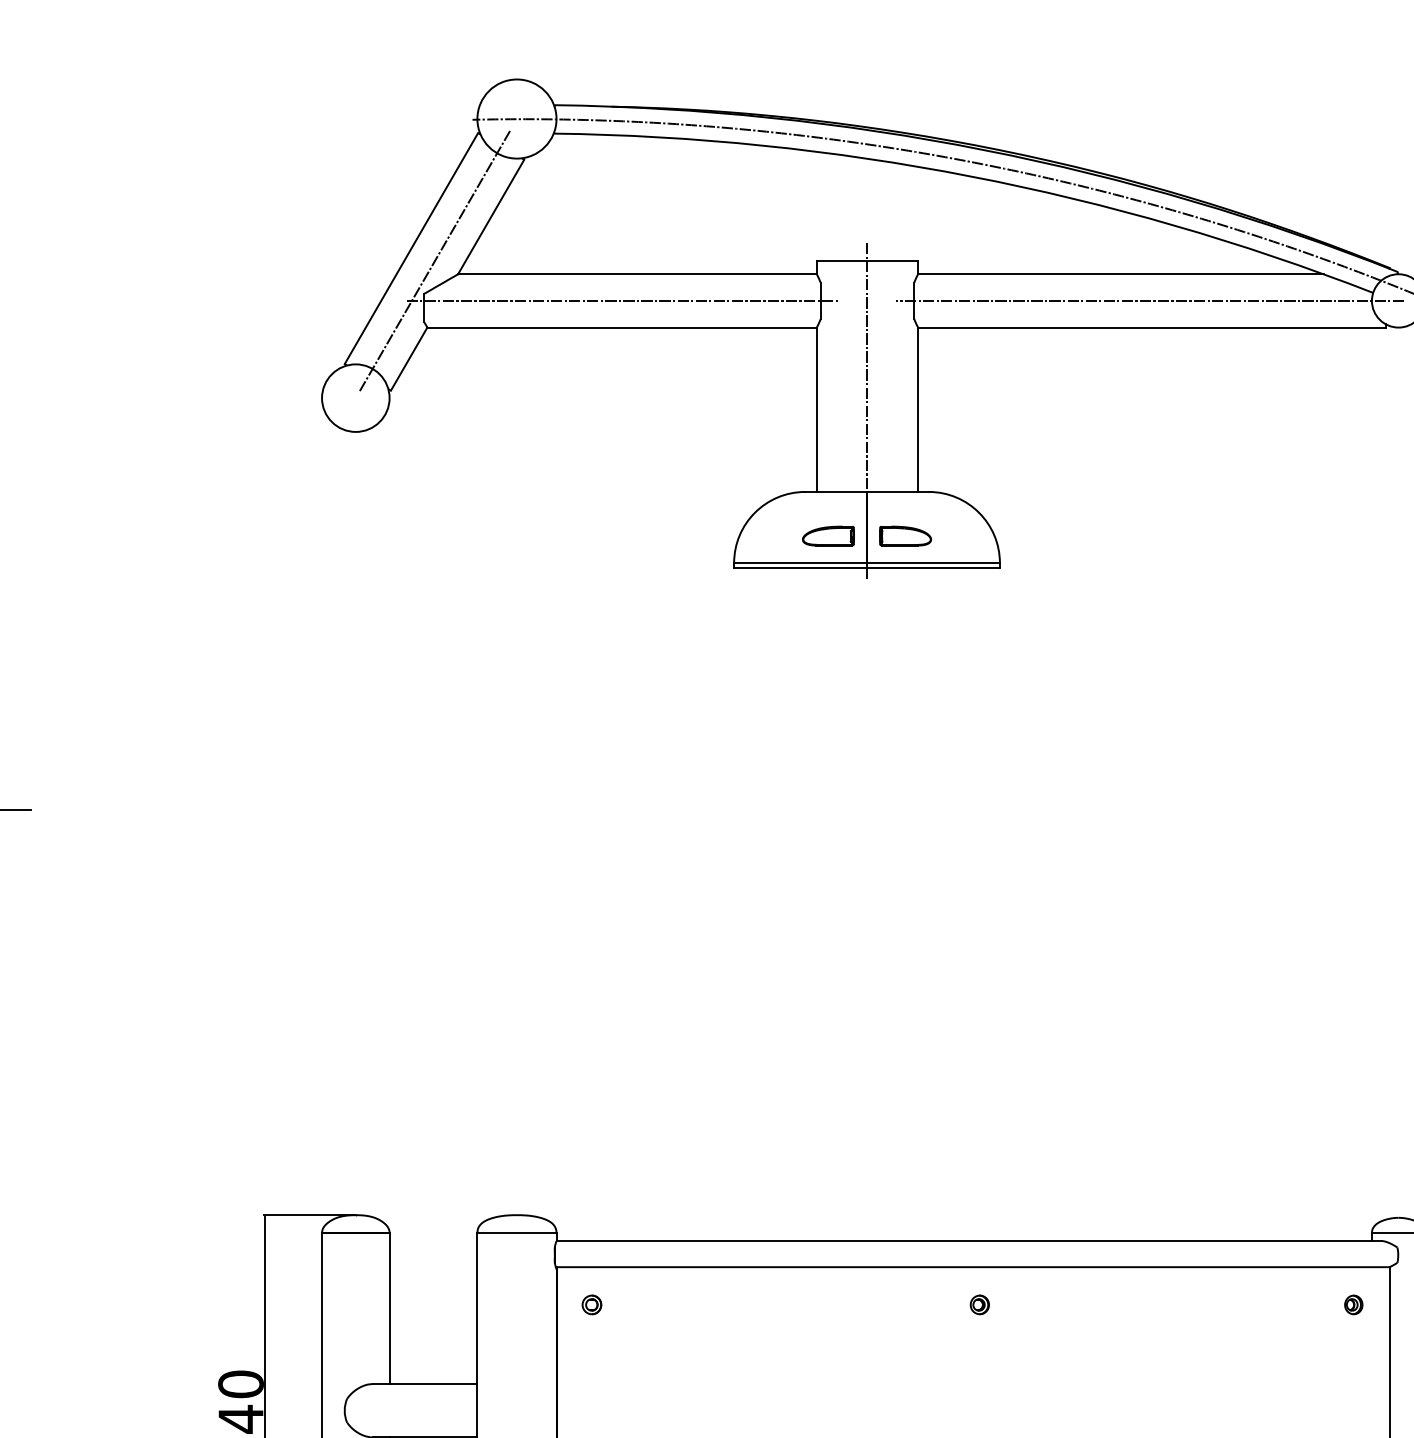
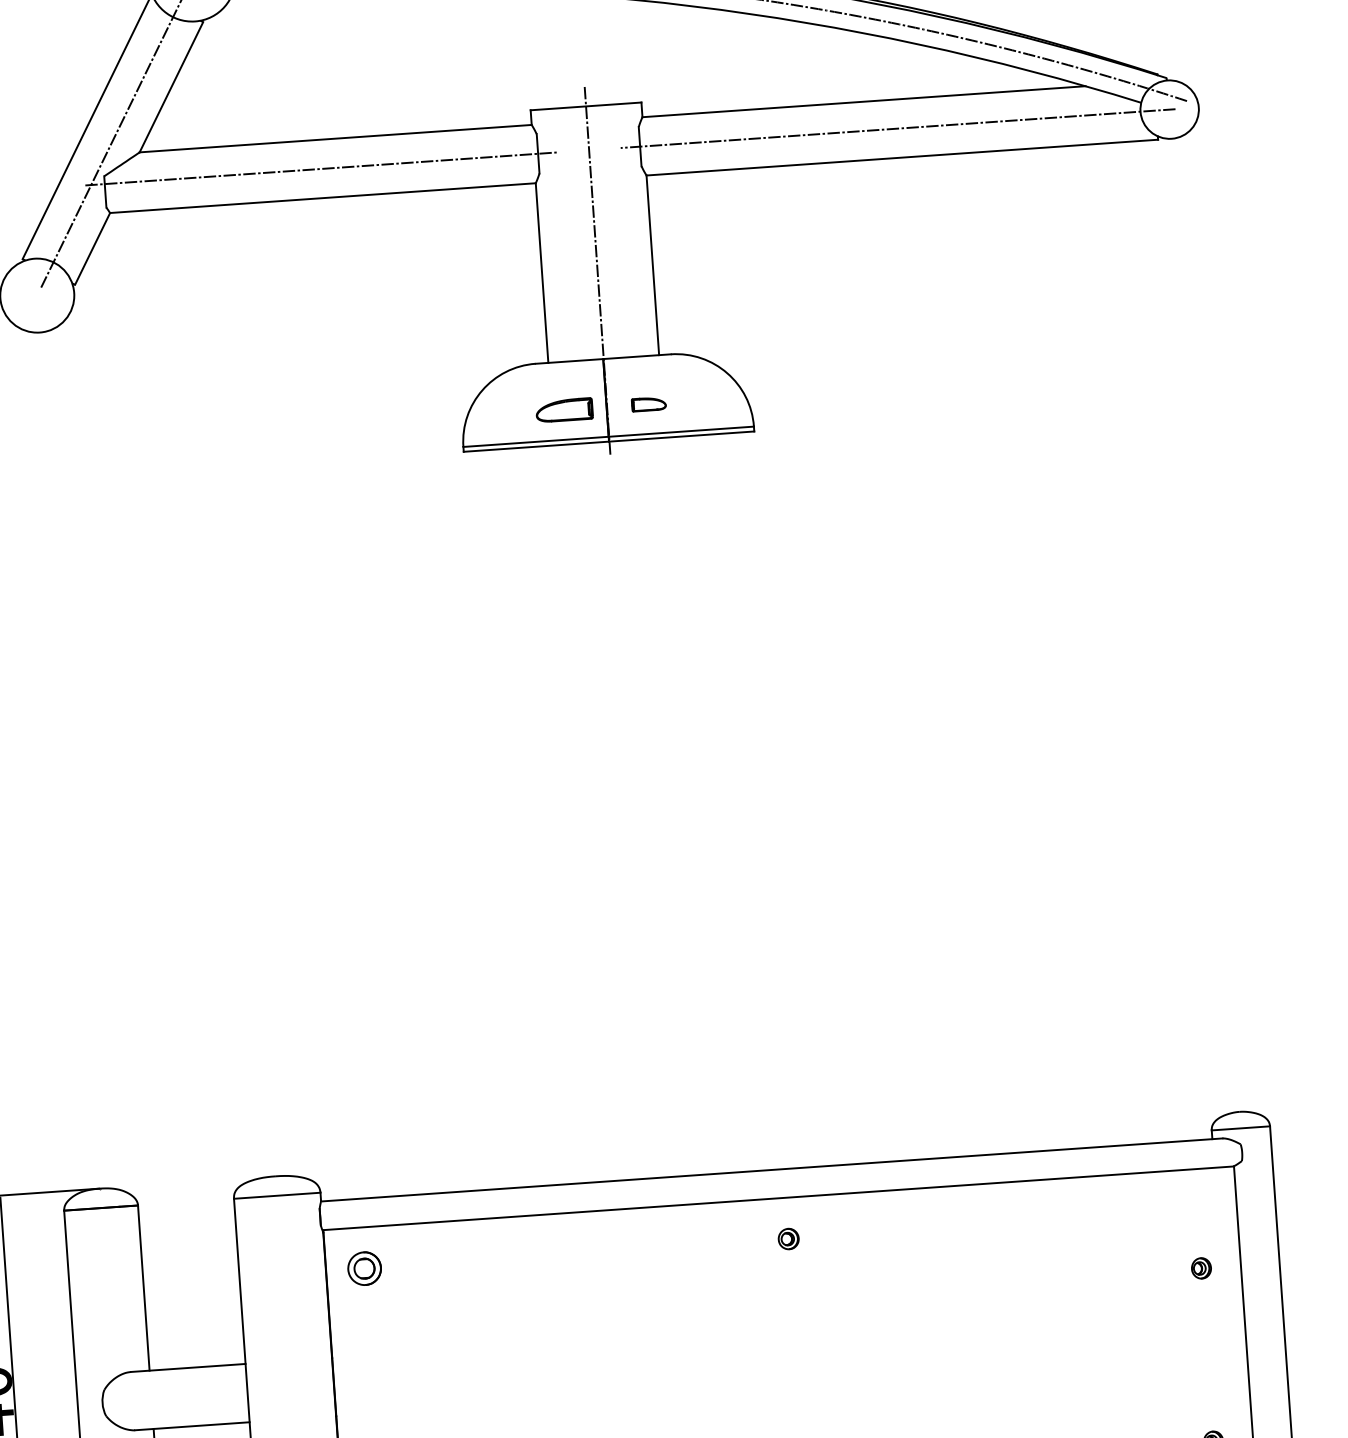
part: (905, 535) -> (648, 403), size x0.6
part: (591, 1304) -> (364, 1268), size x1.6
part: (1353, 1304) -> (1201, 1267), moved

